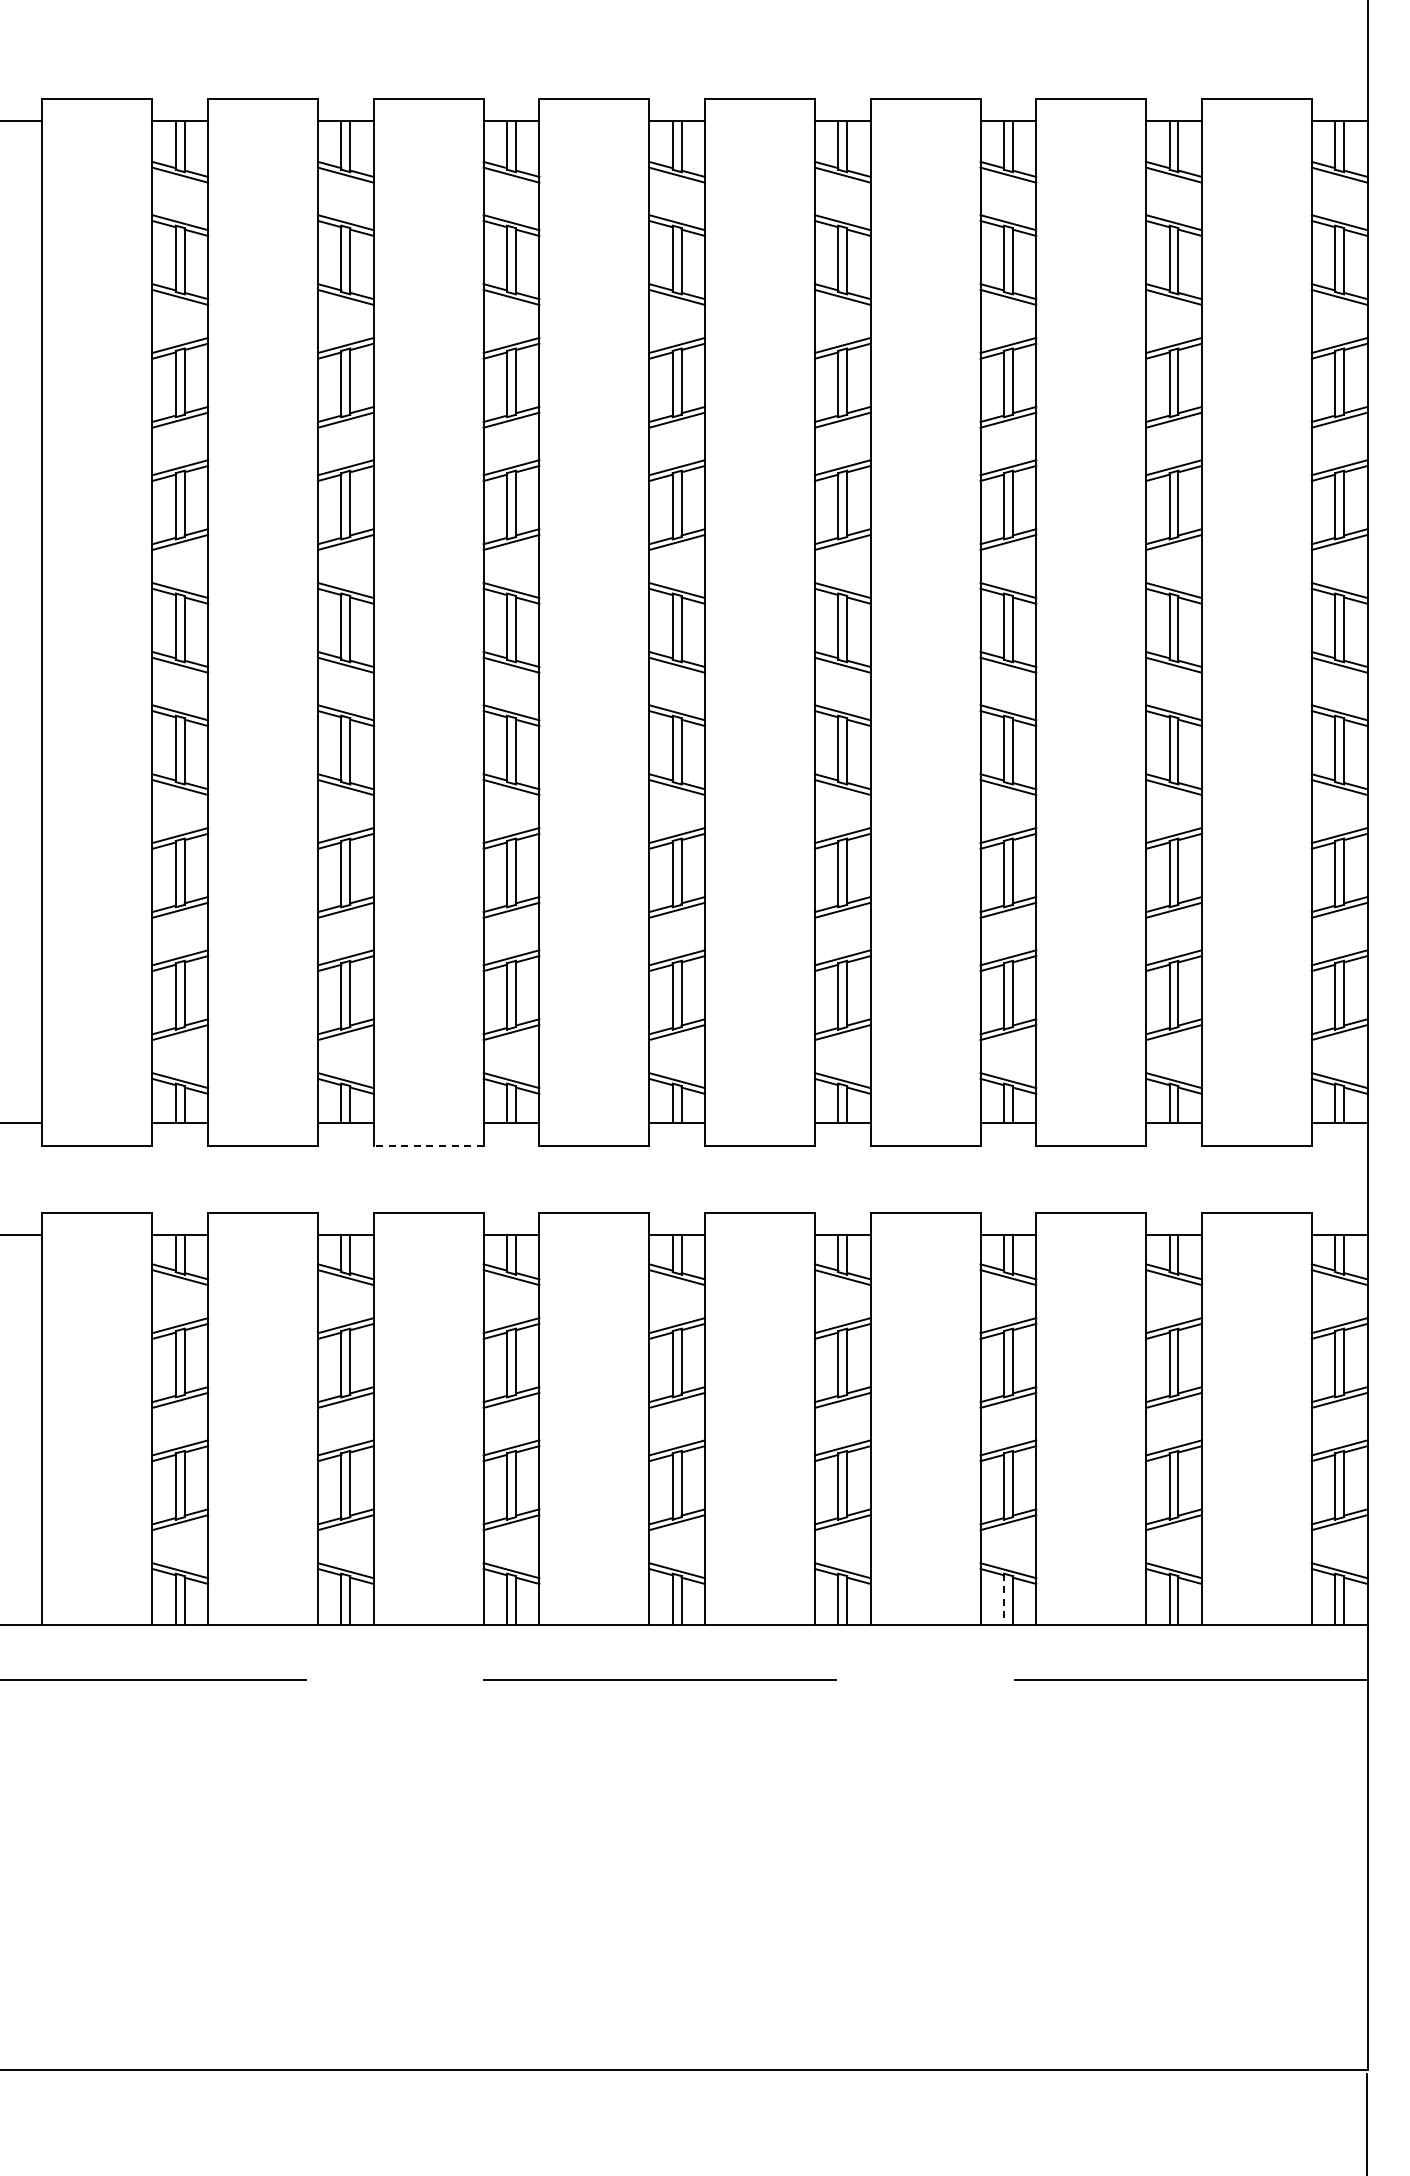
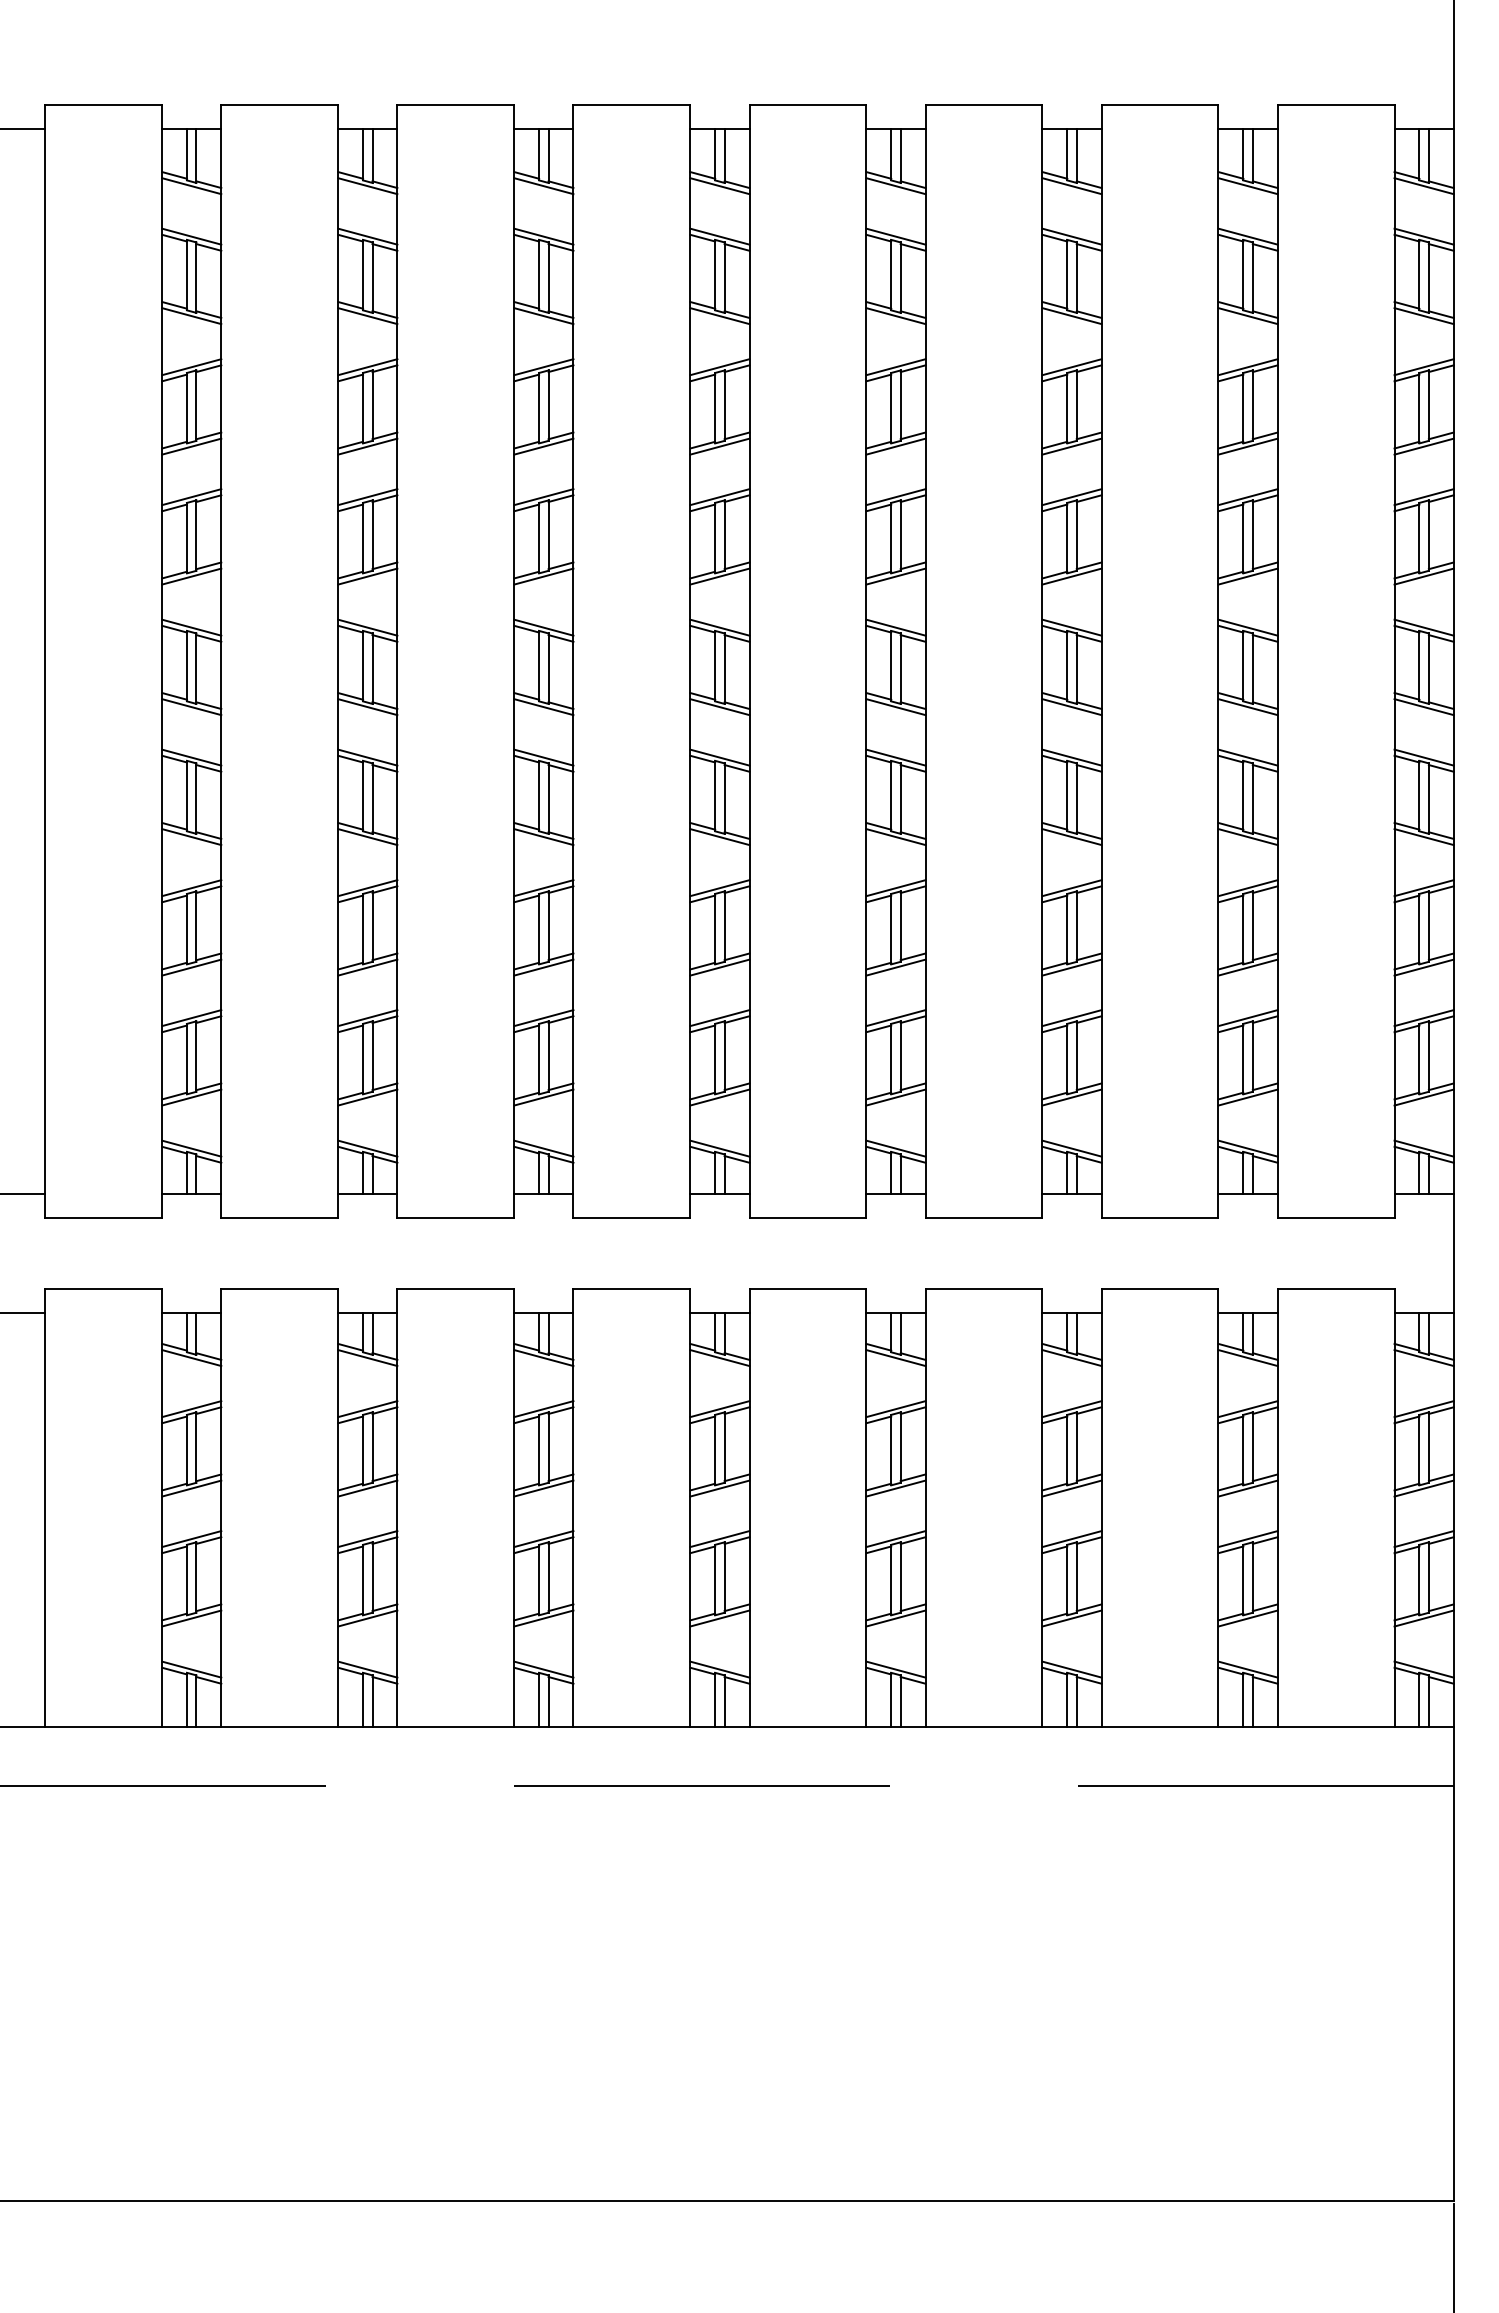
line: (428, 1145) -> (455, 1217), dashed -> solid
line: (1003, 1599) -> (1066, 1700), dashed -> solid

